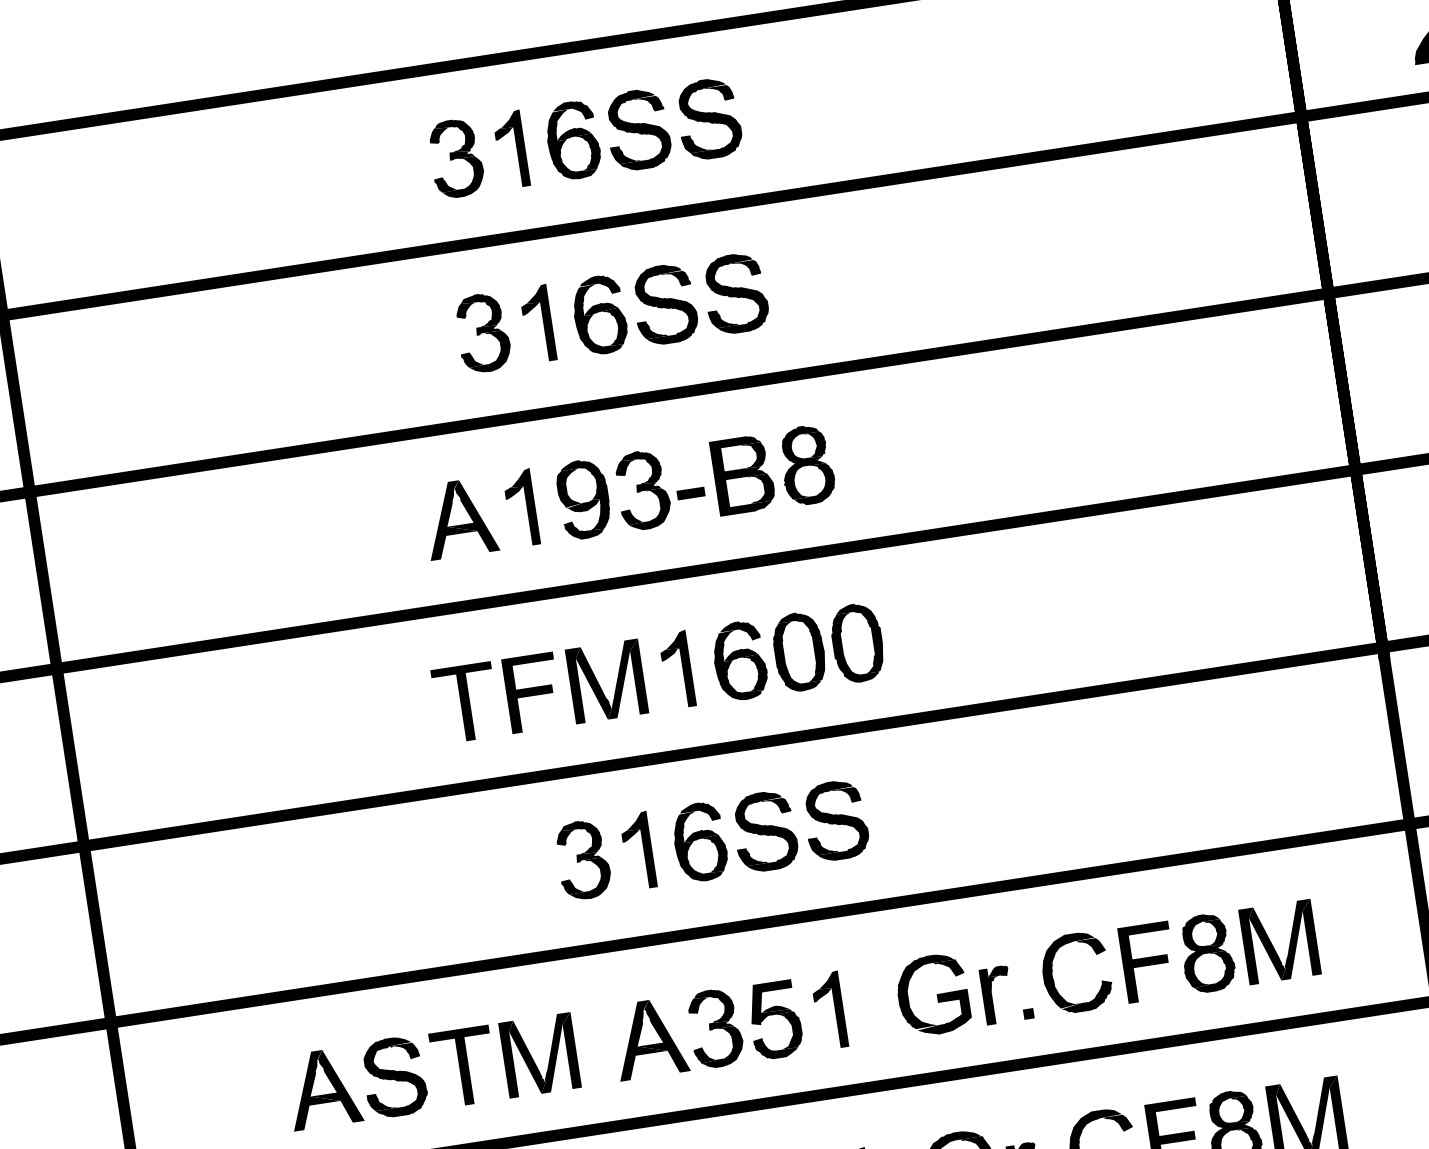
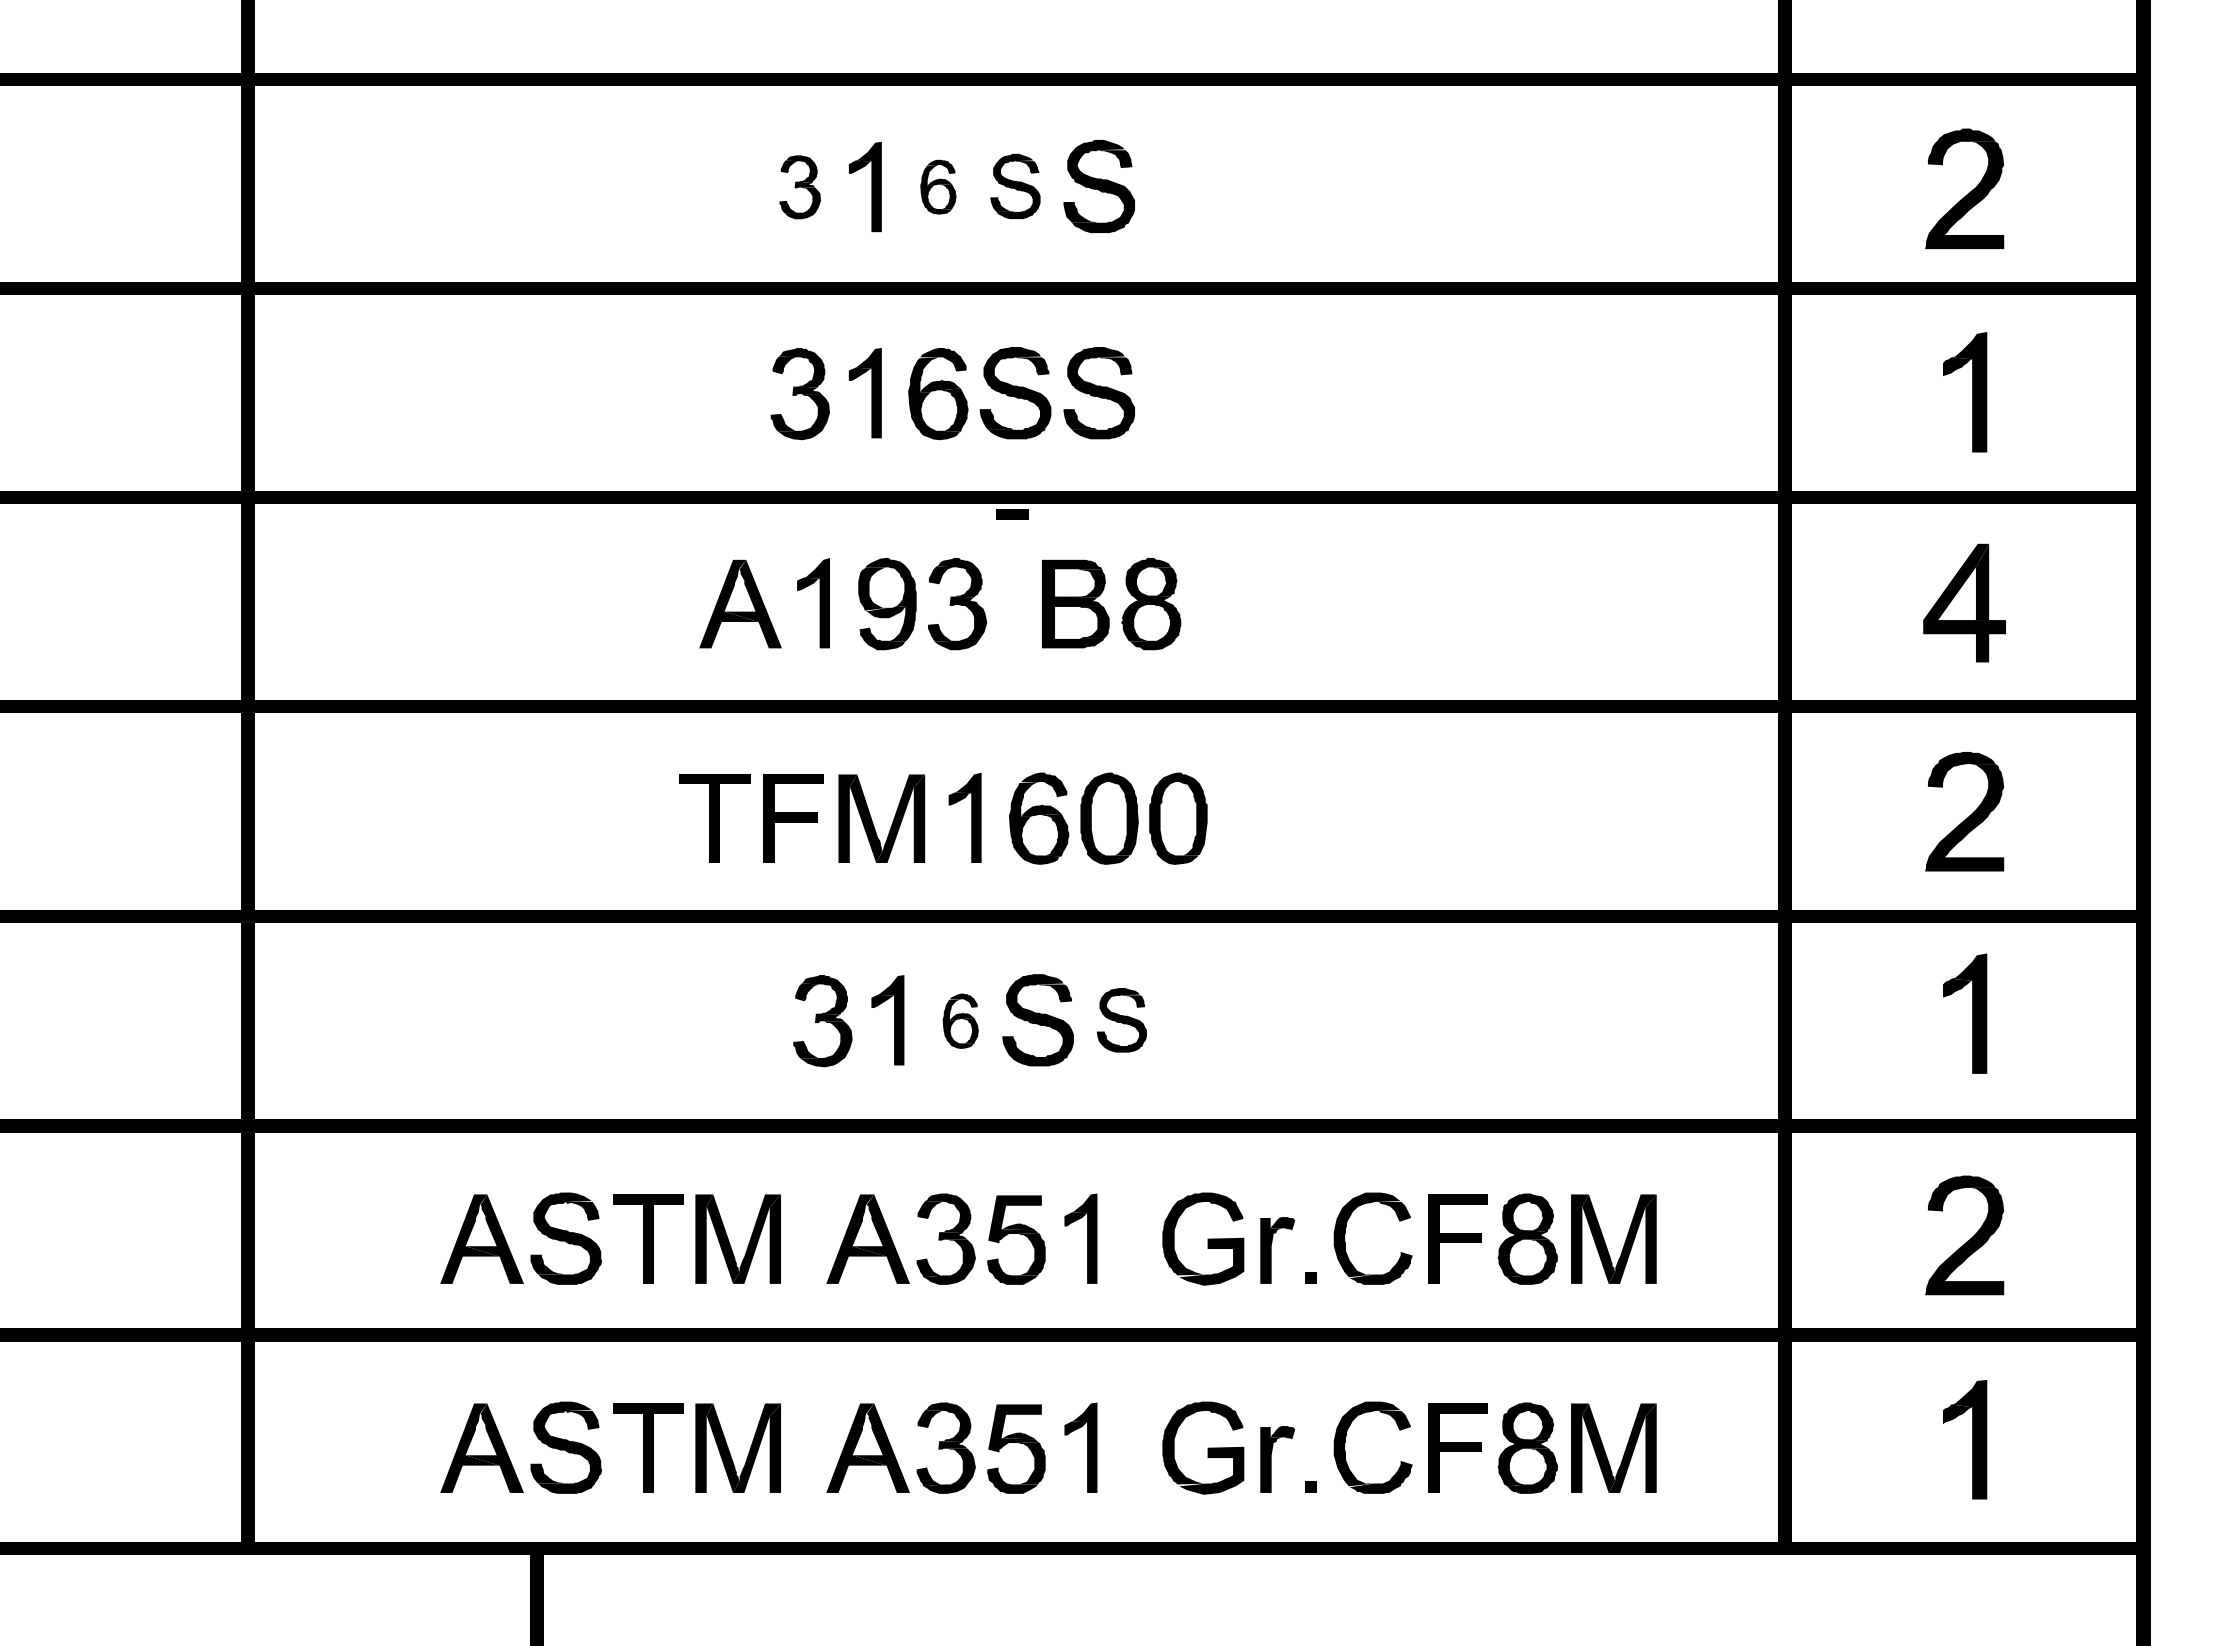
part: (638, 129) -> (1015, 186), size x0.7
part: (573, 139) -> (938, 186), size x0.6
part: (455, 157) -> (799, 186), size x0.7
part: (691, 493) -> (1012, 514), moved
part: (835, 820) -> (1121, 1020), size x0.7
part: (699, 842) -> (960, 1021), size x0.6

